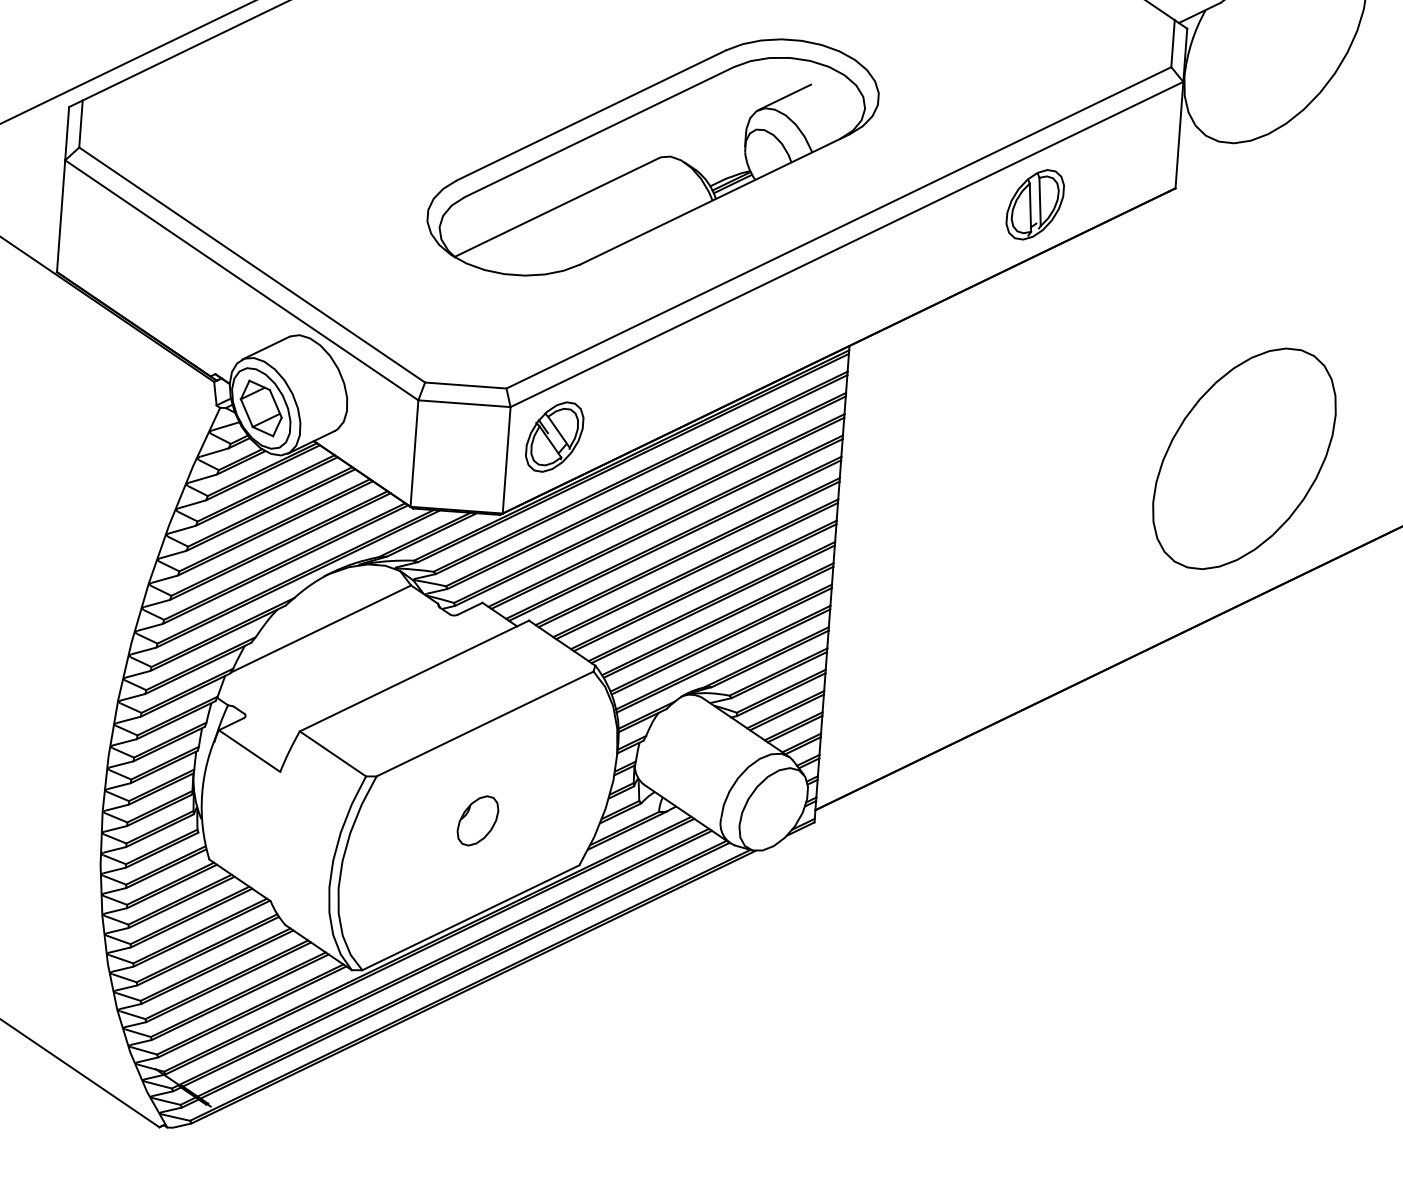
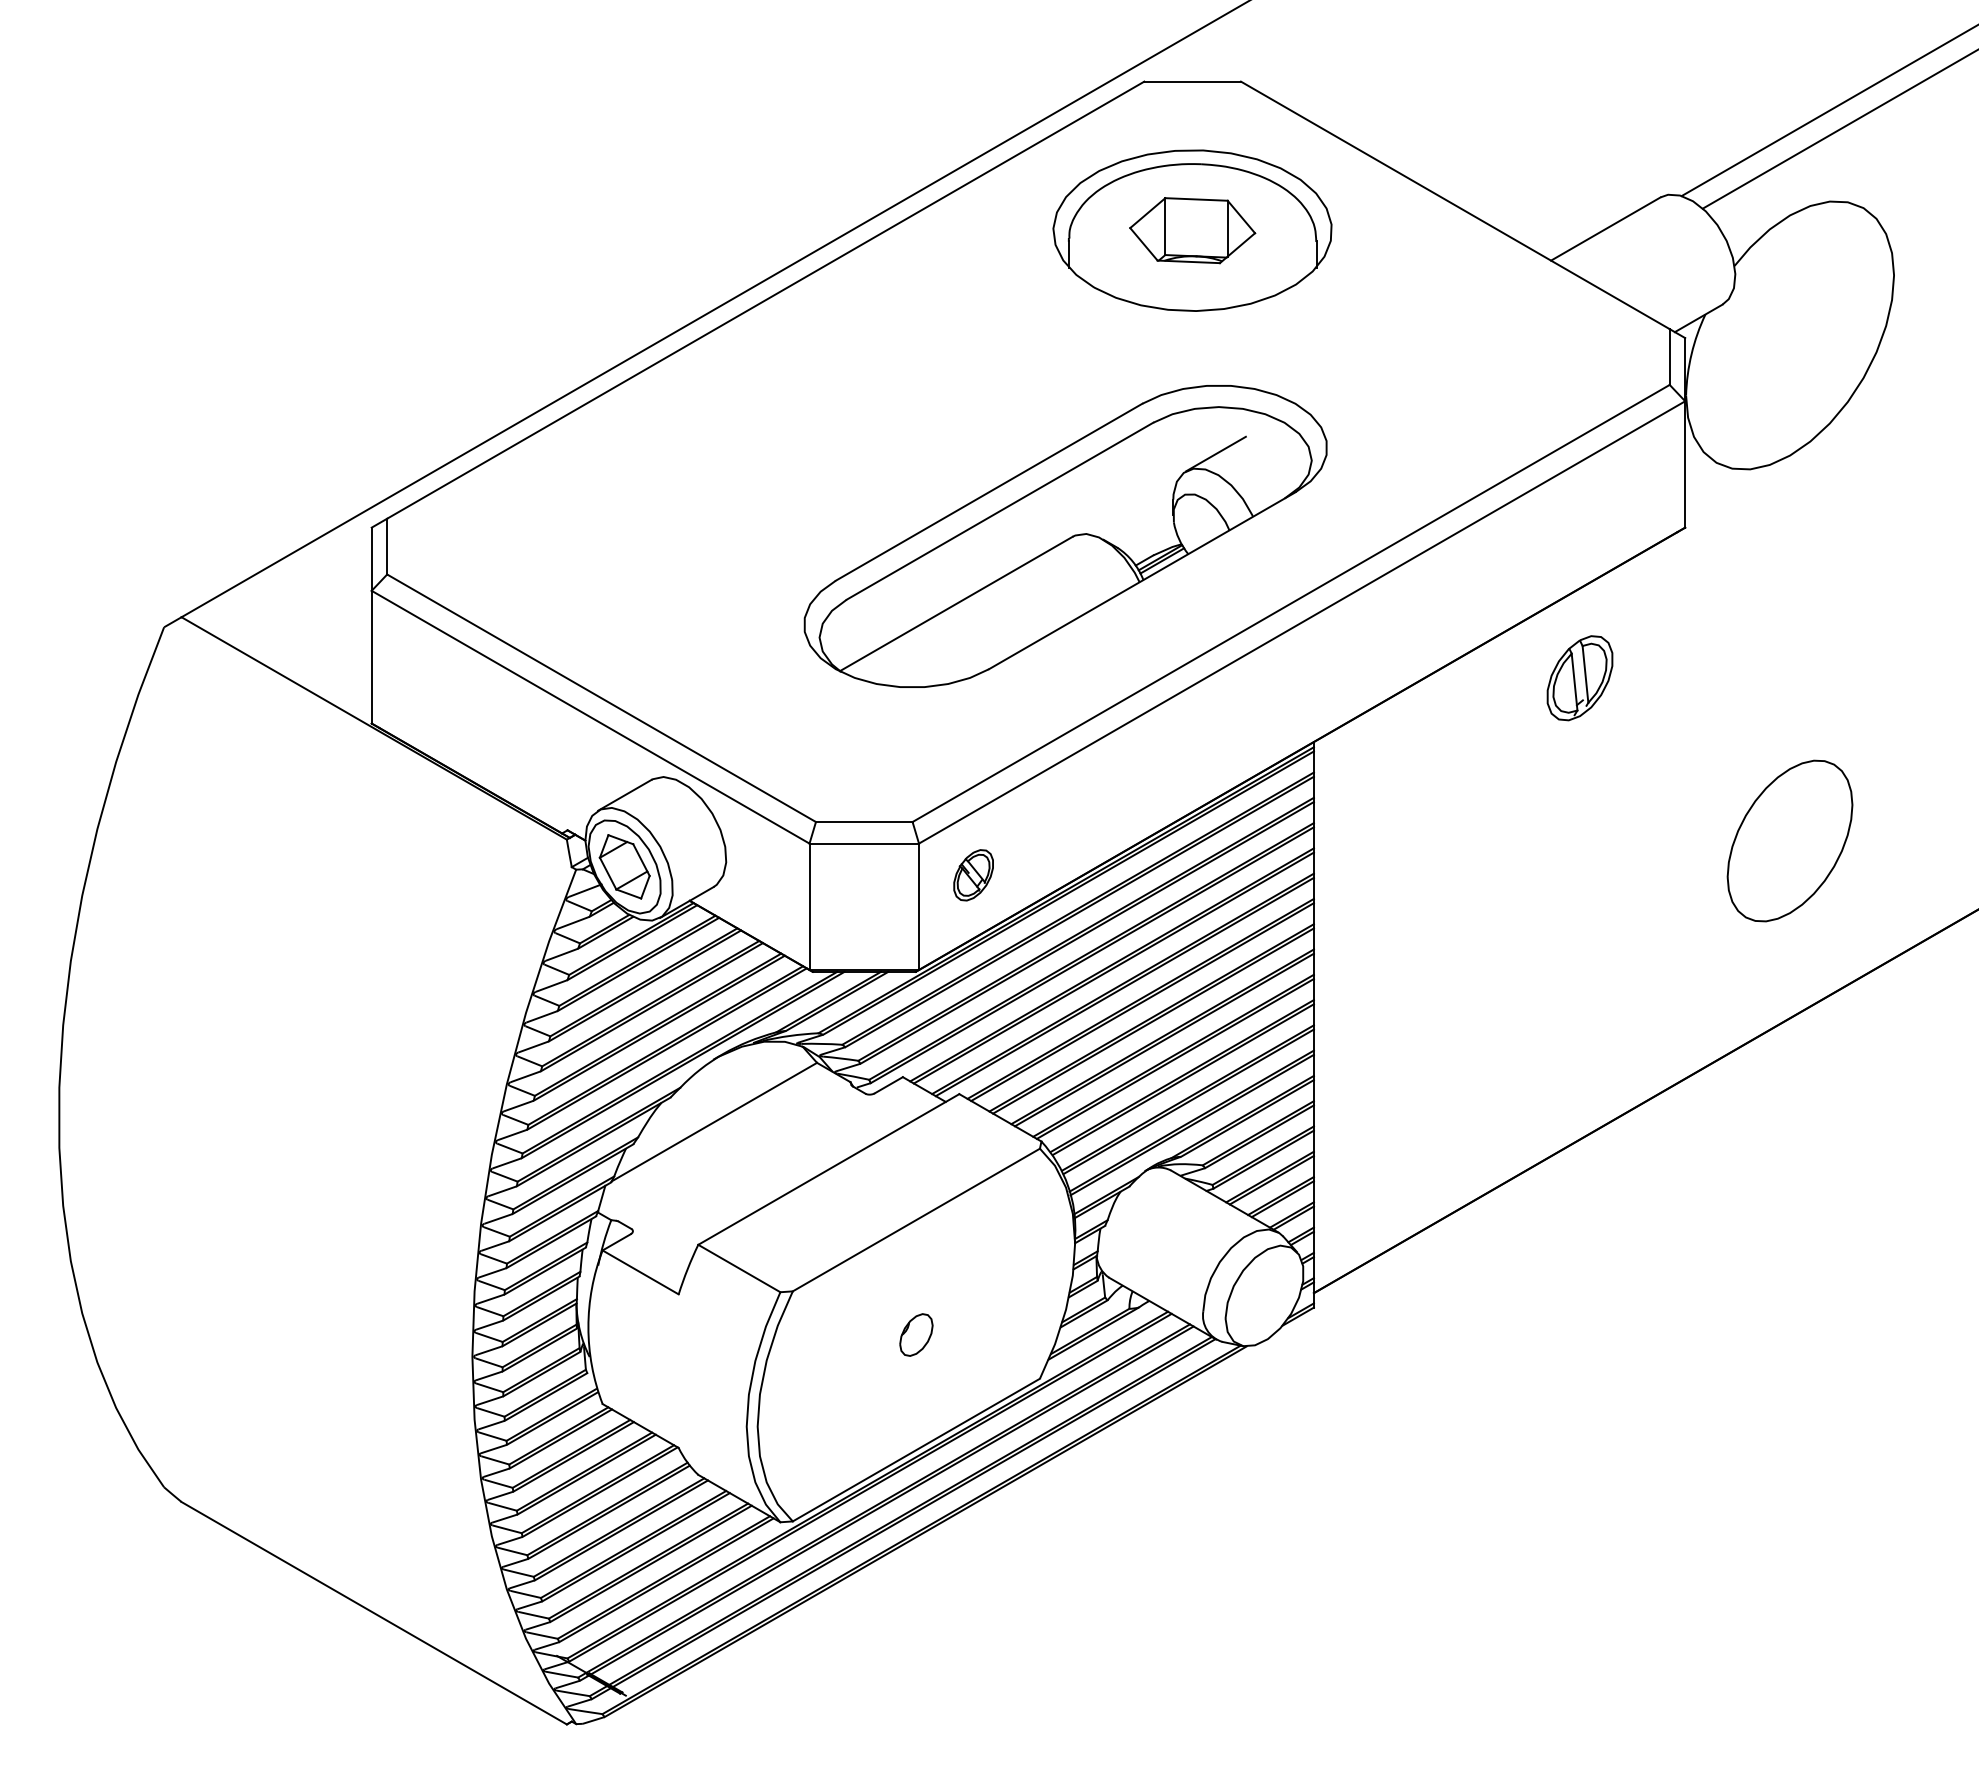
part: (1034, 204) -> (1579, 678), moved
part: (554, 437) -> (973, 875), size x0.6
part: (1244, 458) -> (1789, 840), size x0.6
part: (478, 820) -> (916, 1334), size x0.7

